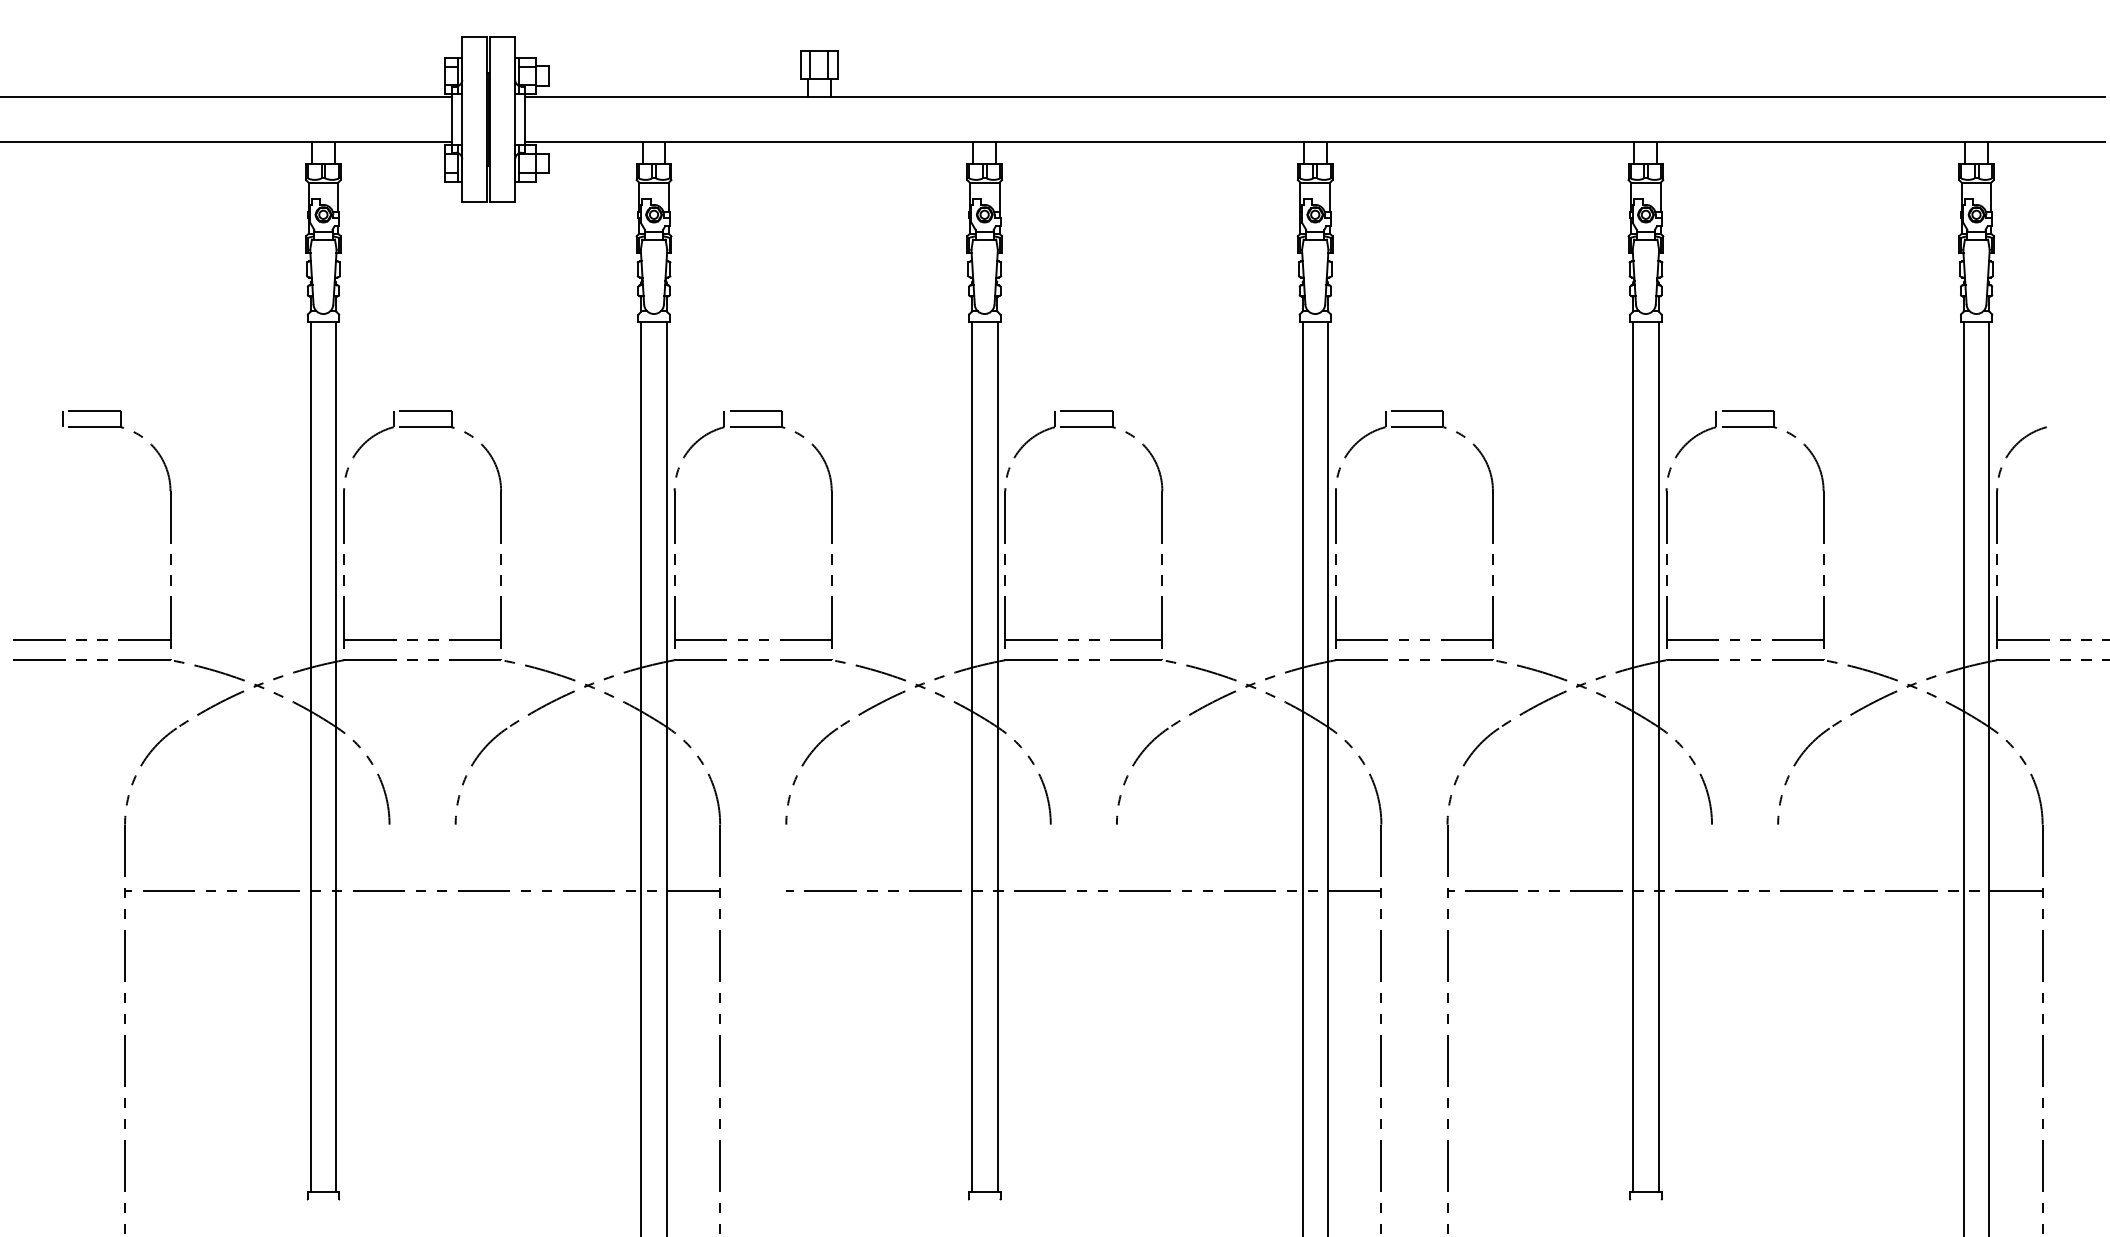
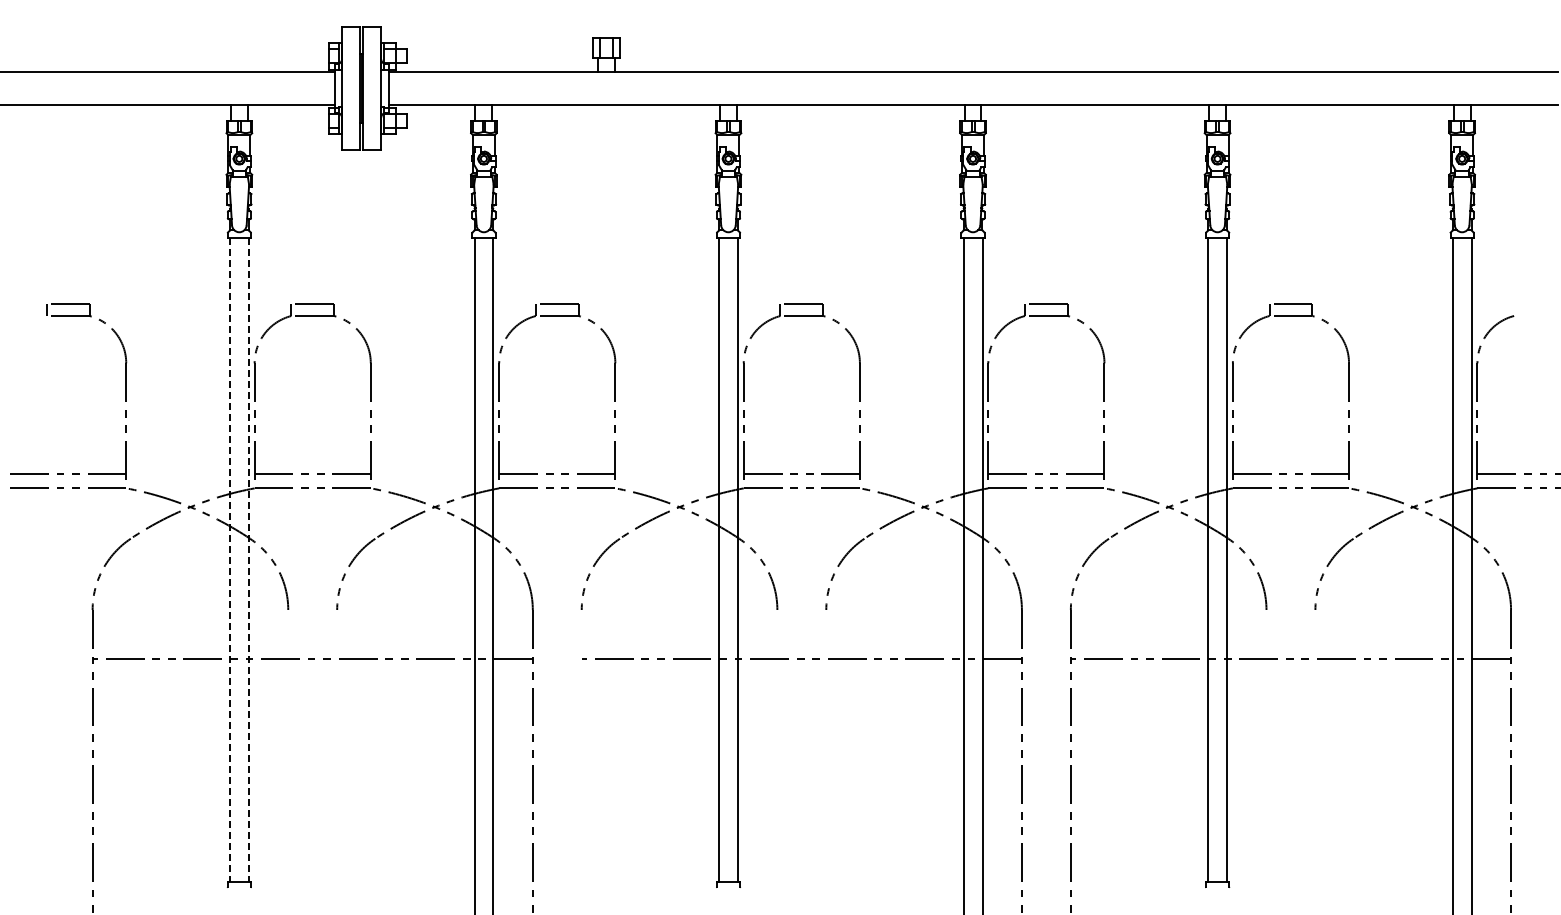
line: (310, 756) -> (229, 559), solid -> dashed
line: (335, 756) -> (248, 559), solid -> dashed

